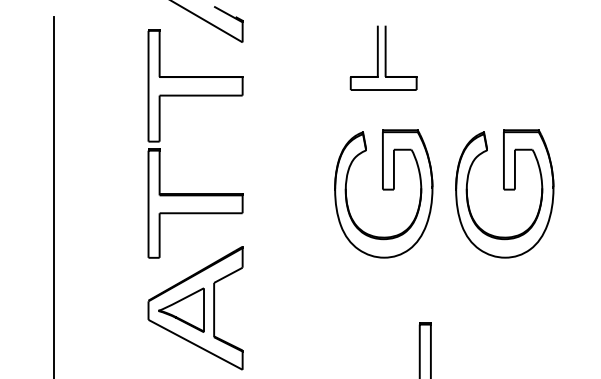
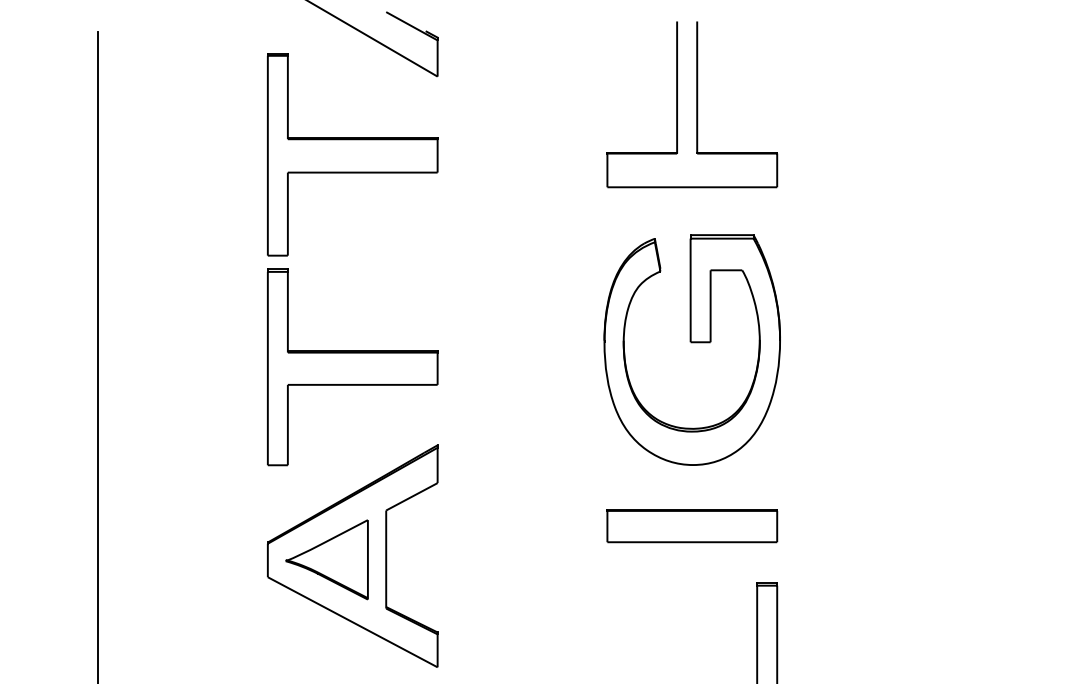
part: (383, 57) -> (691, 103), size x1.43
part: (504, 193) -> (910, 349), removed
part: (383, 291) -> (691, 526), added

